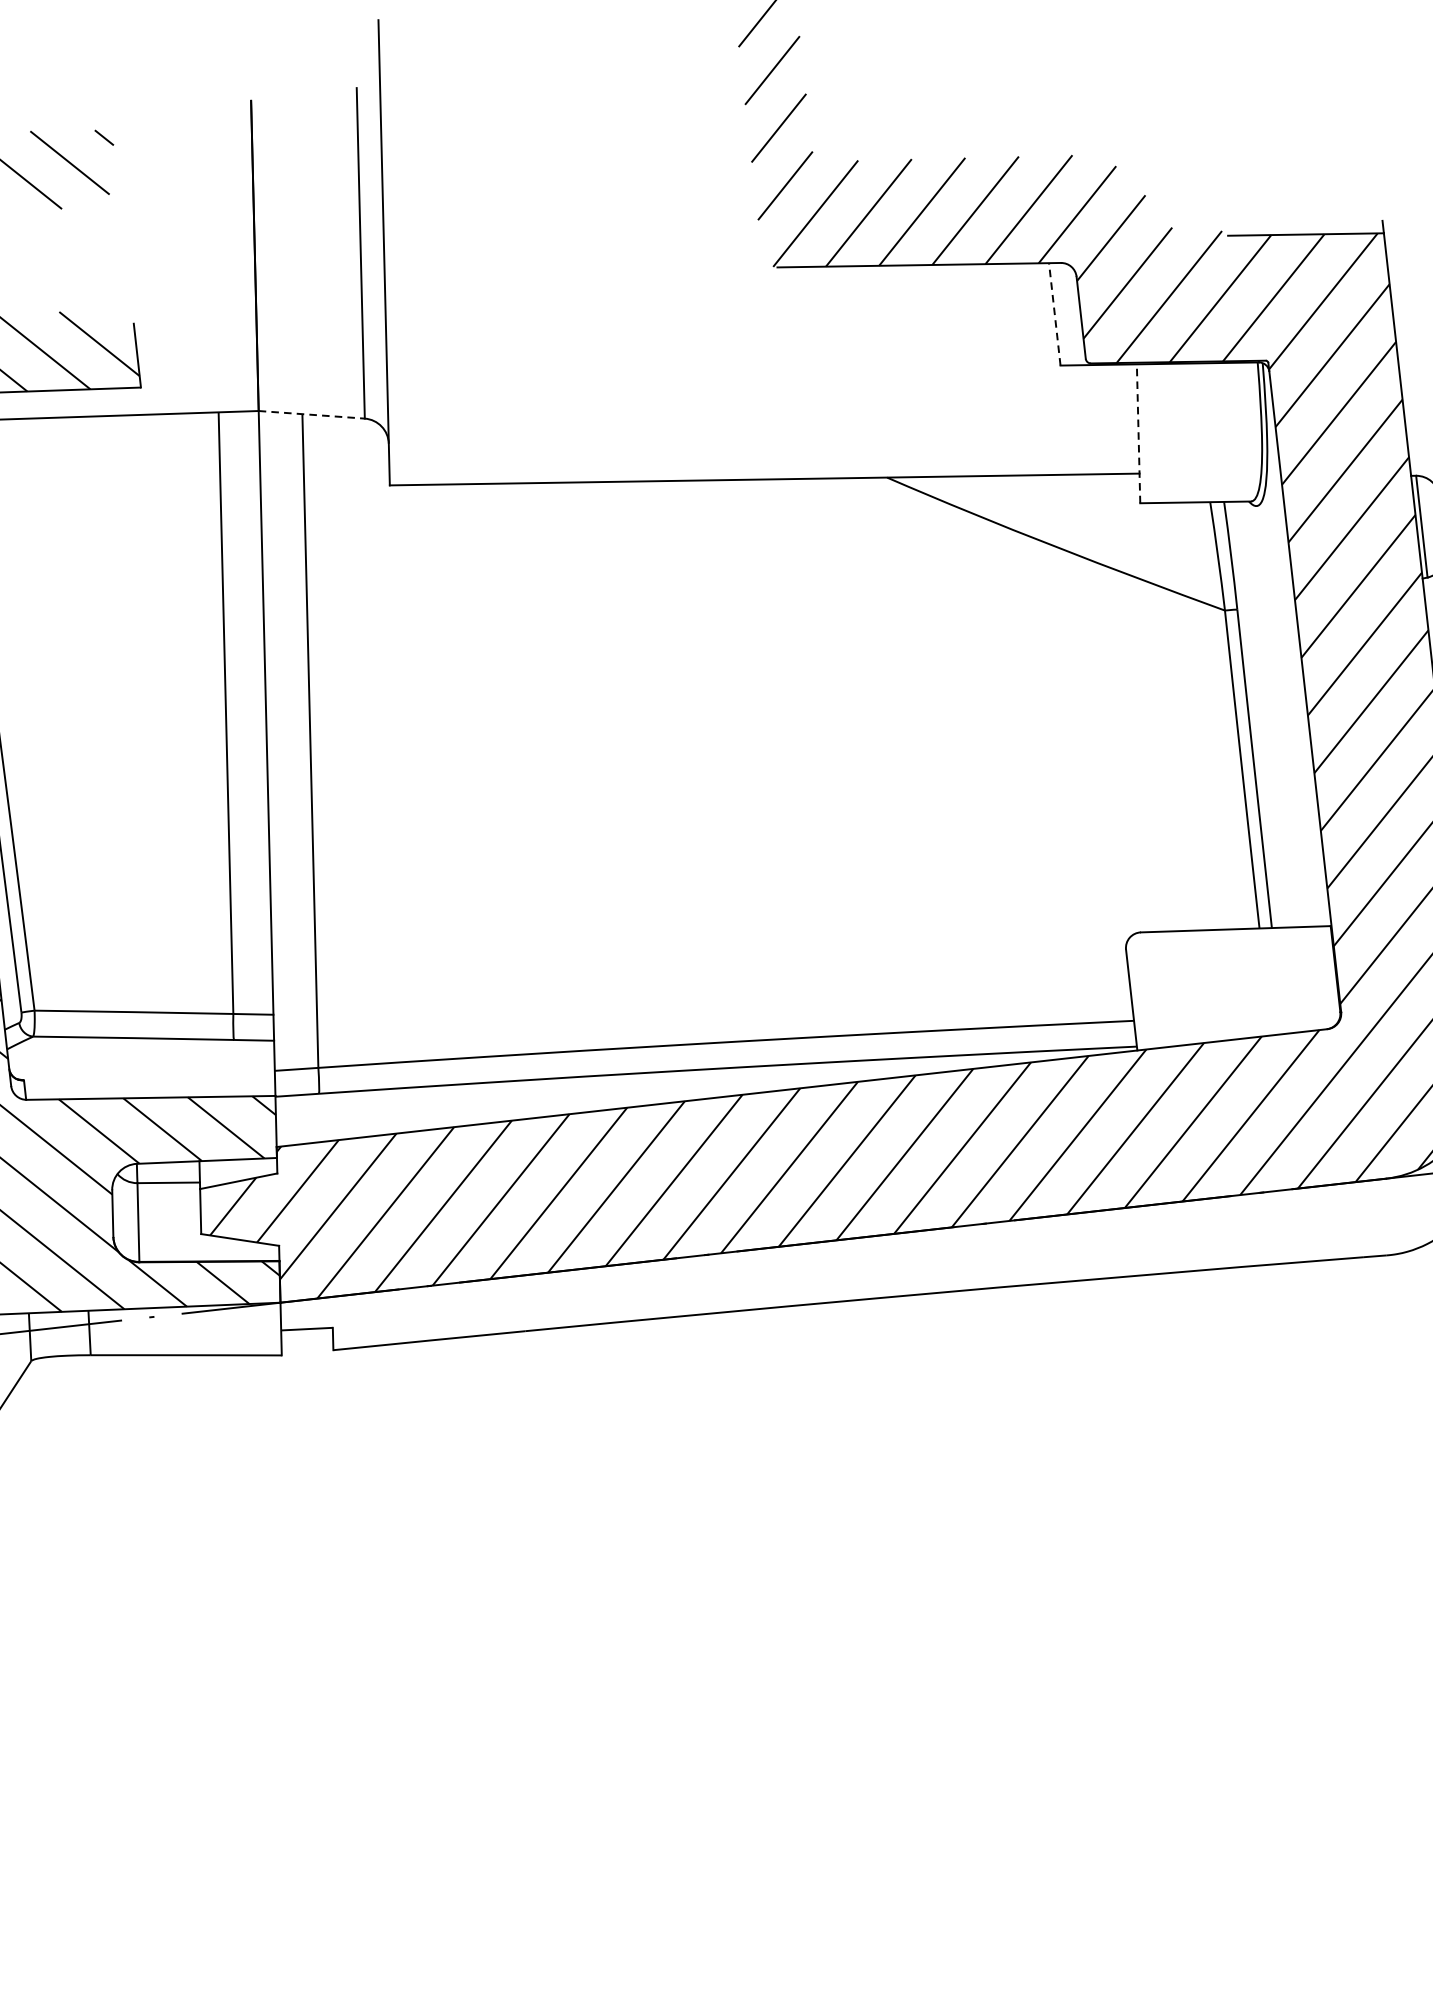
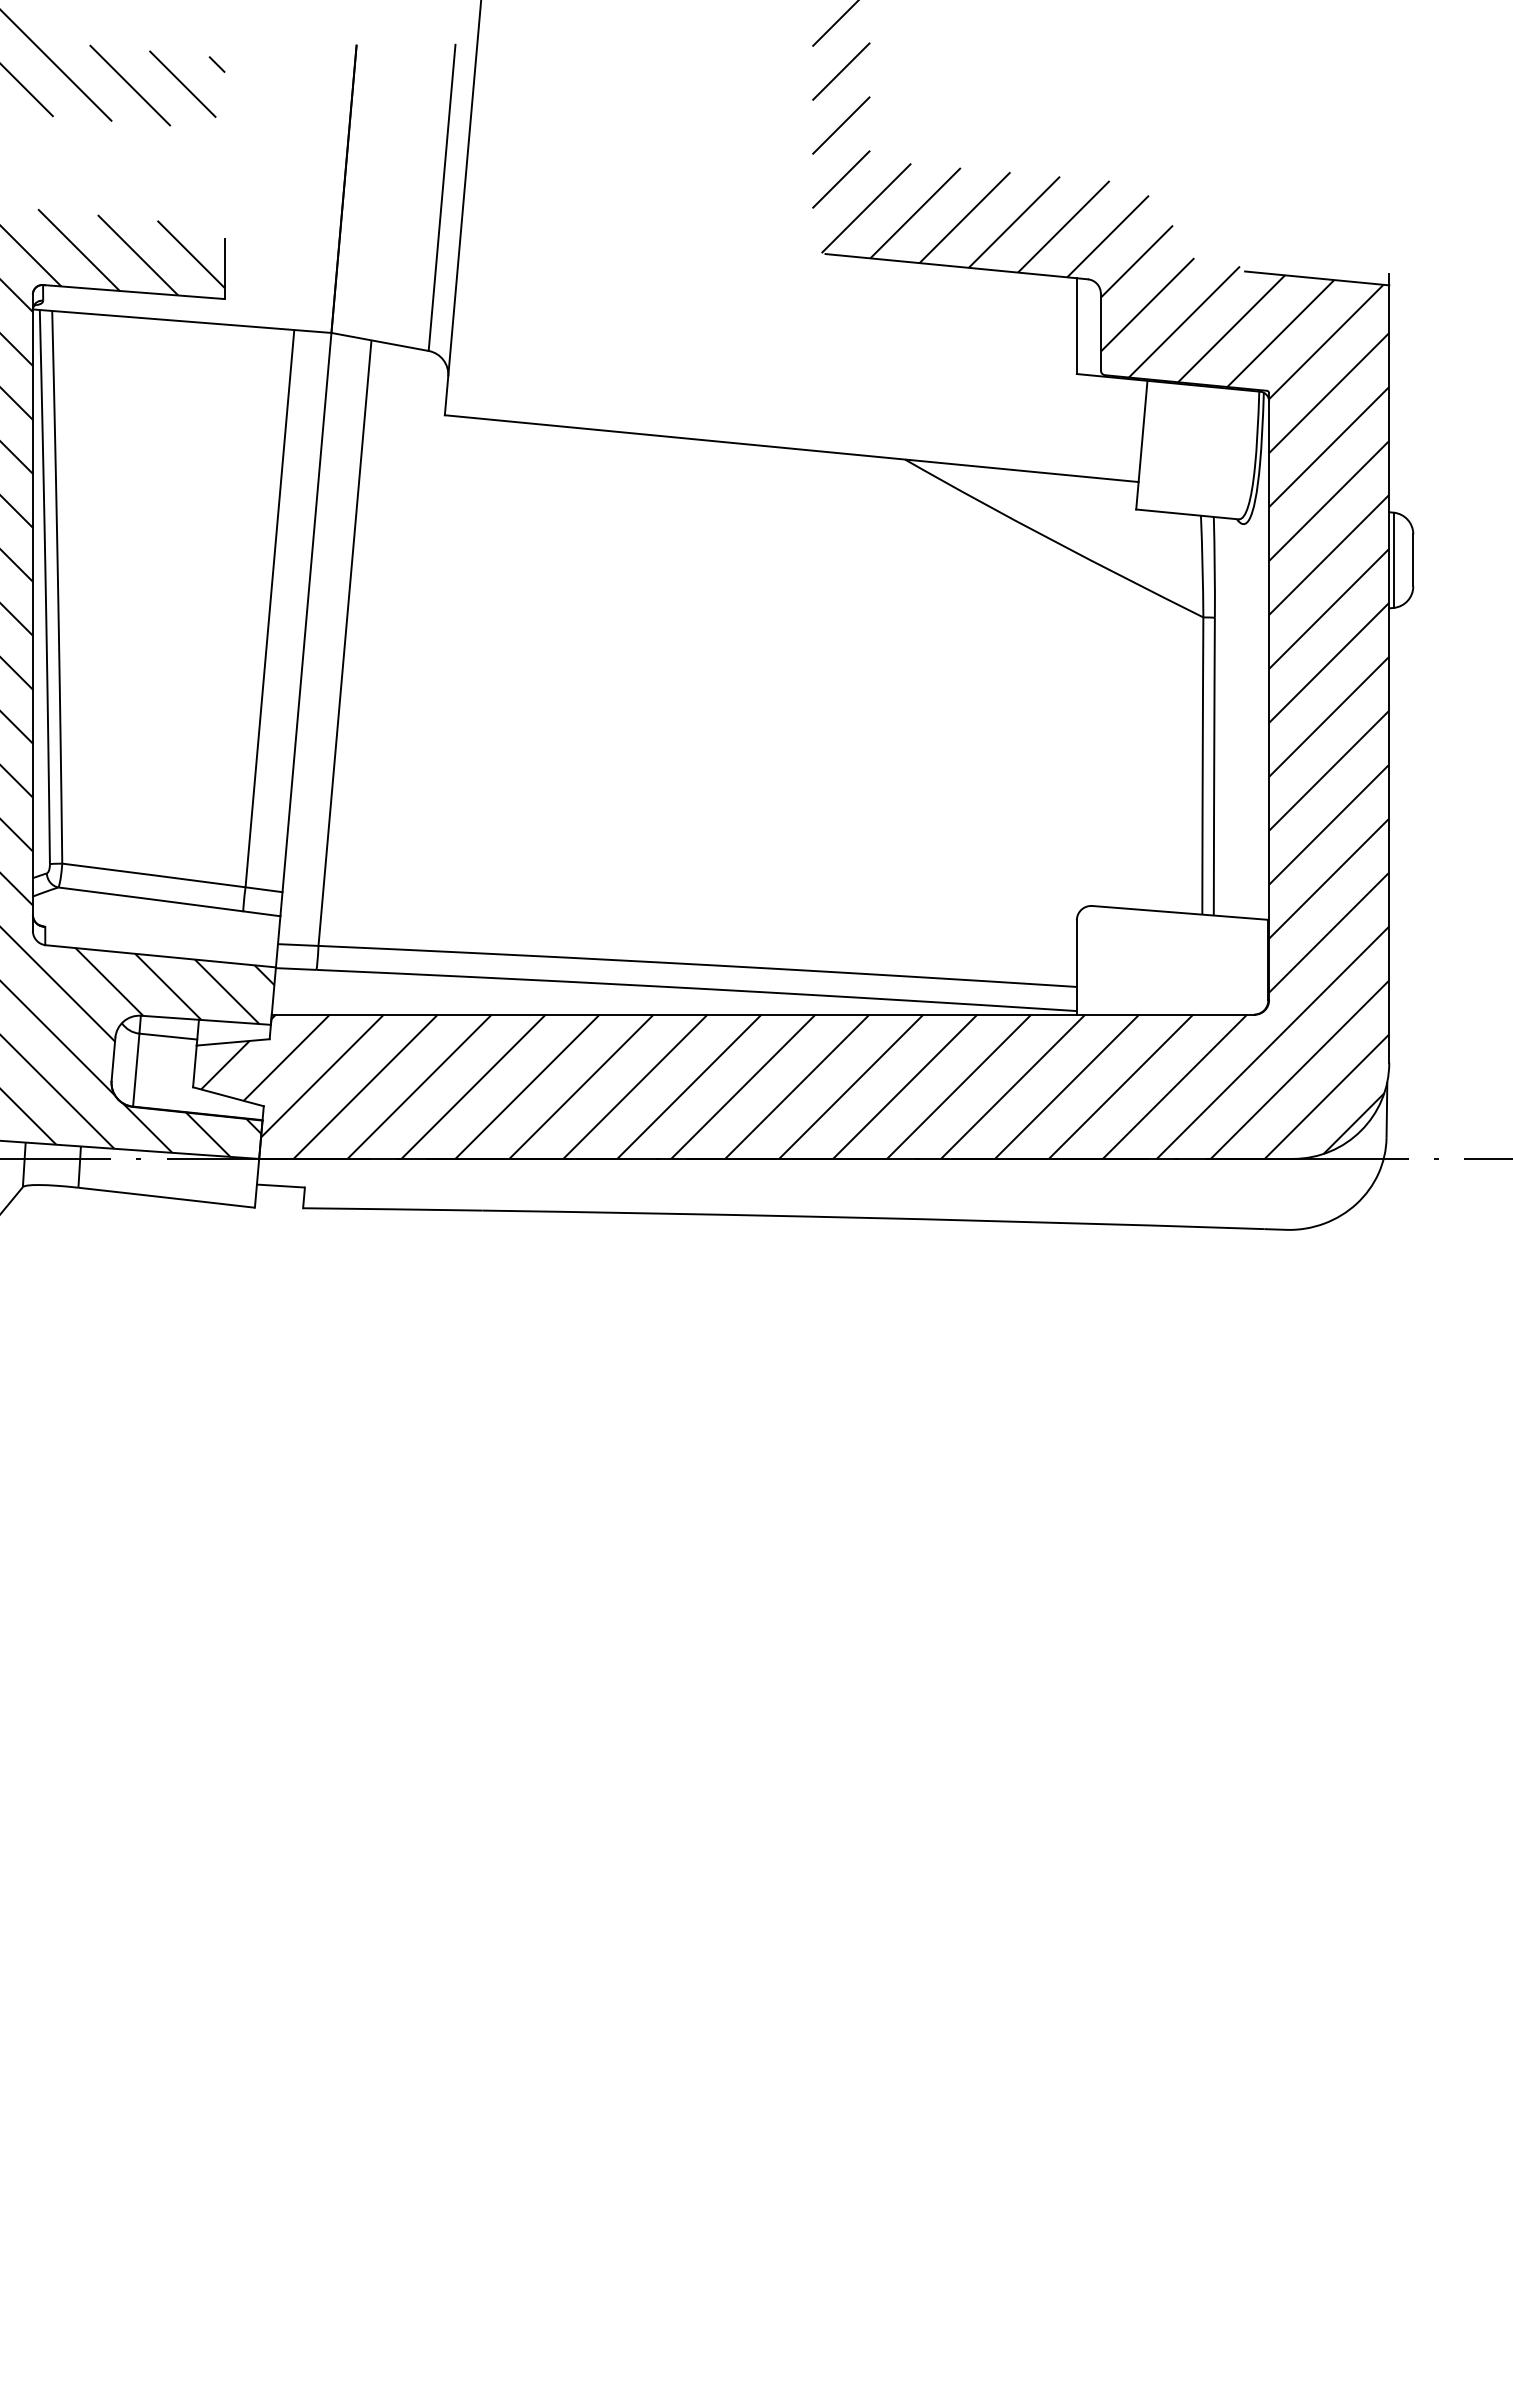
line: (1054, 314) -> (1076, 326), dashed -> solid
line: (312, 415) -> (380, 342), dashed -> solid
line: (1138, 434) -> (1141, 445), dashed -> solid

